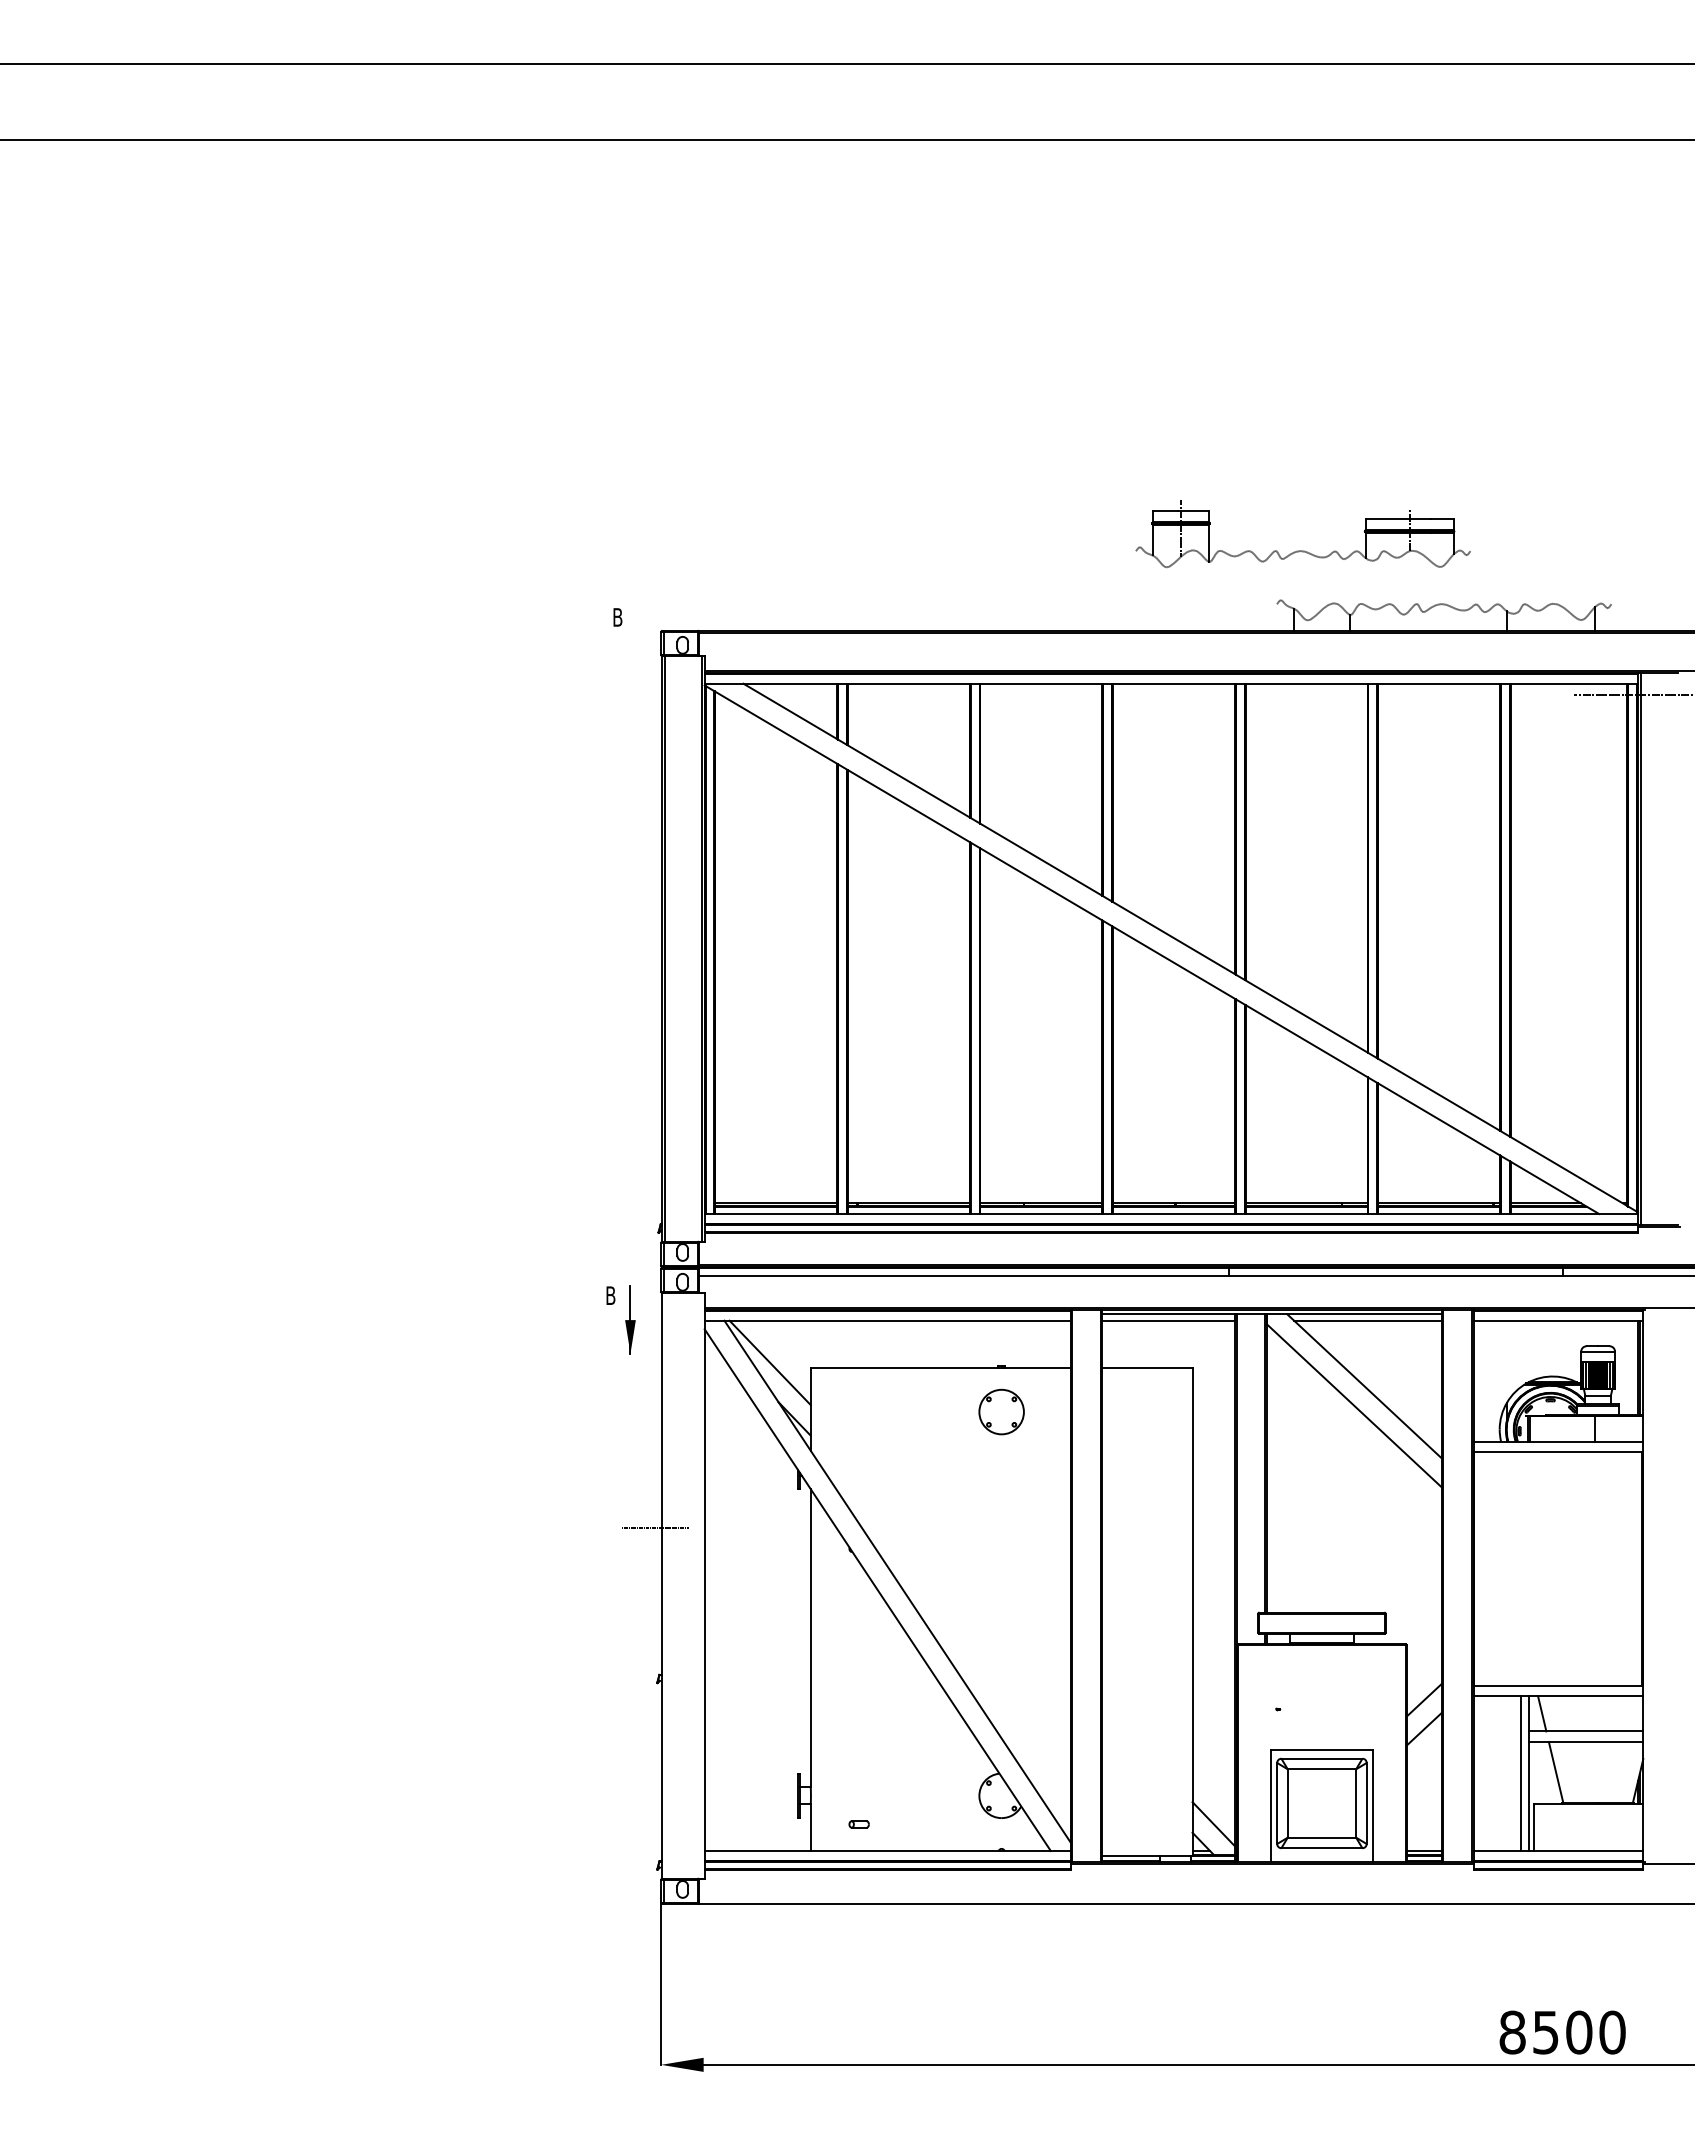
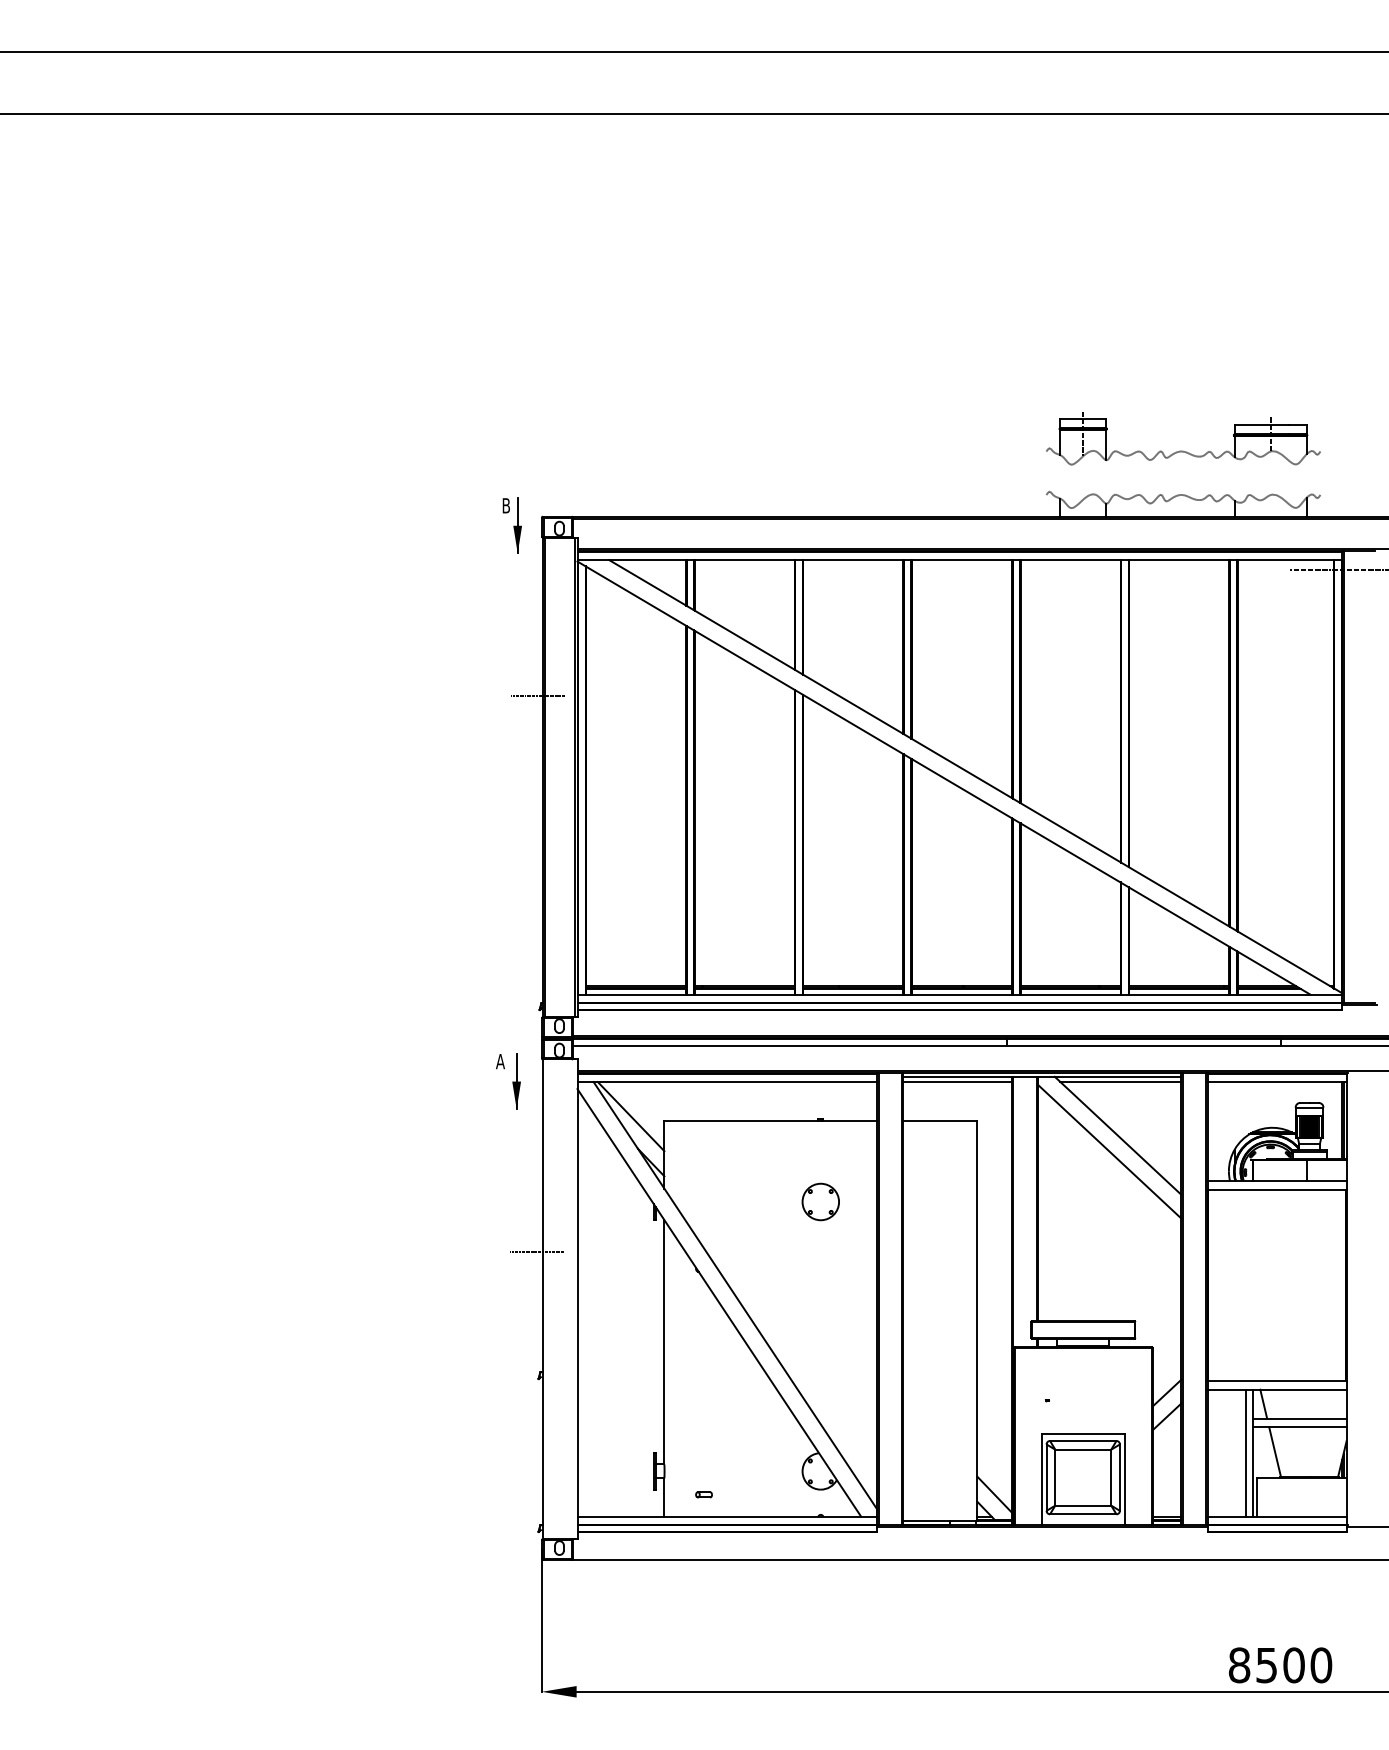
part: (1302, 550) -> (1182, 450), moved
part: (631, 641) -> (517, 525), added
line: (656, 849) -> (537, 695), added
text: (610, 1295) -> (500, 1061), B -> A
part: (1001, 1411) -> (820, 1201), moved

